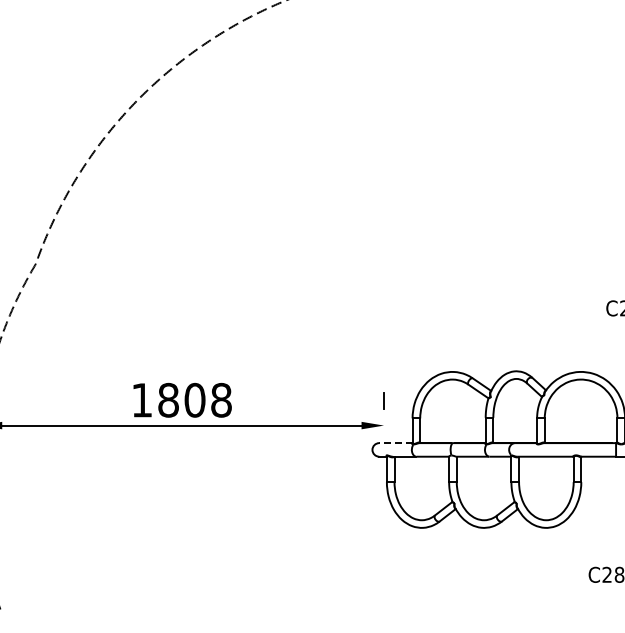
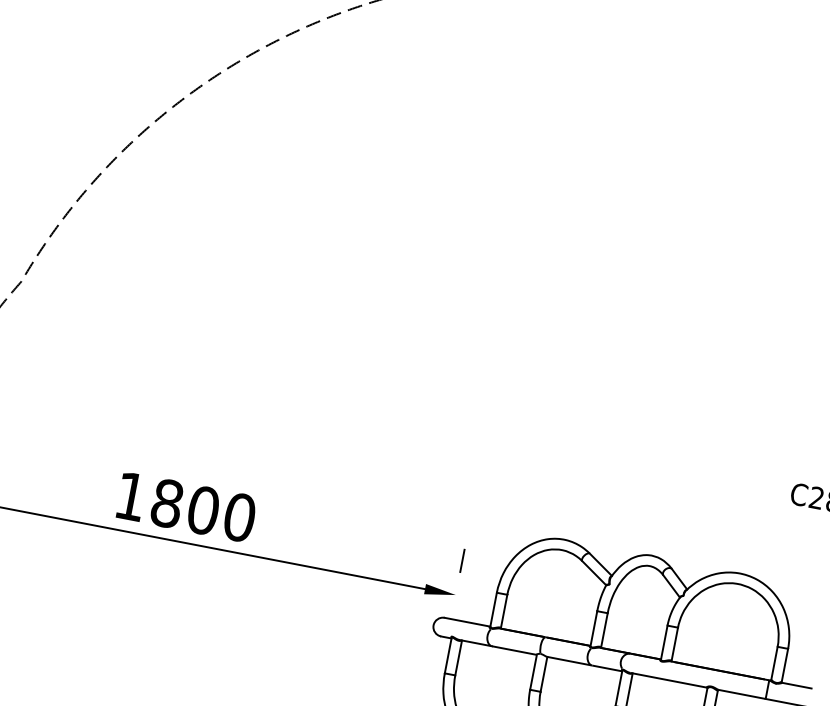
text: (221, 400) -> (239, 517), 1808 -> 1800
line: (395, 443) -> (466, 622), dashed -> solid

